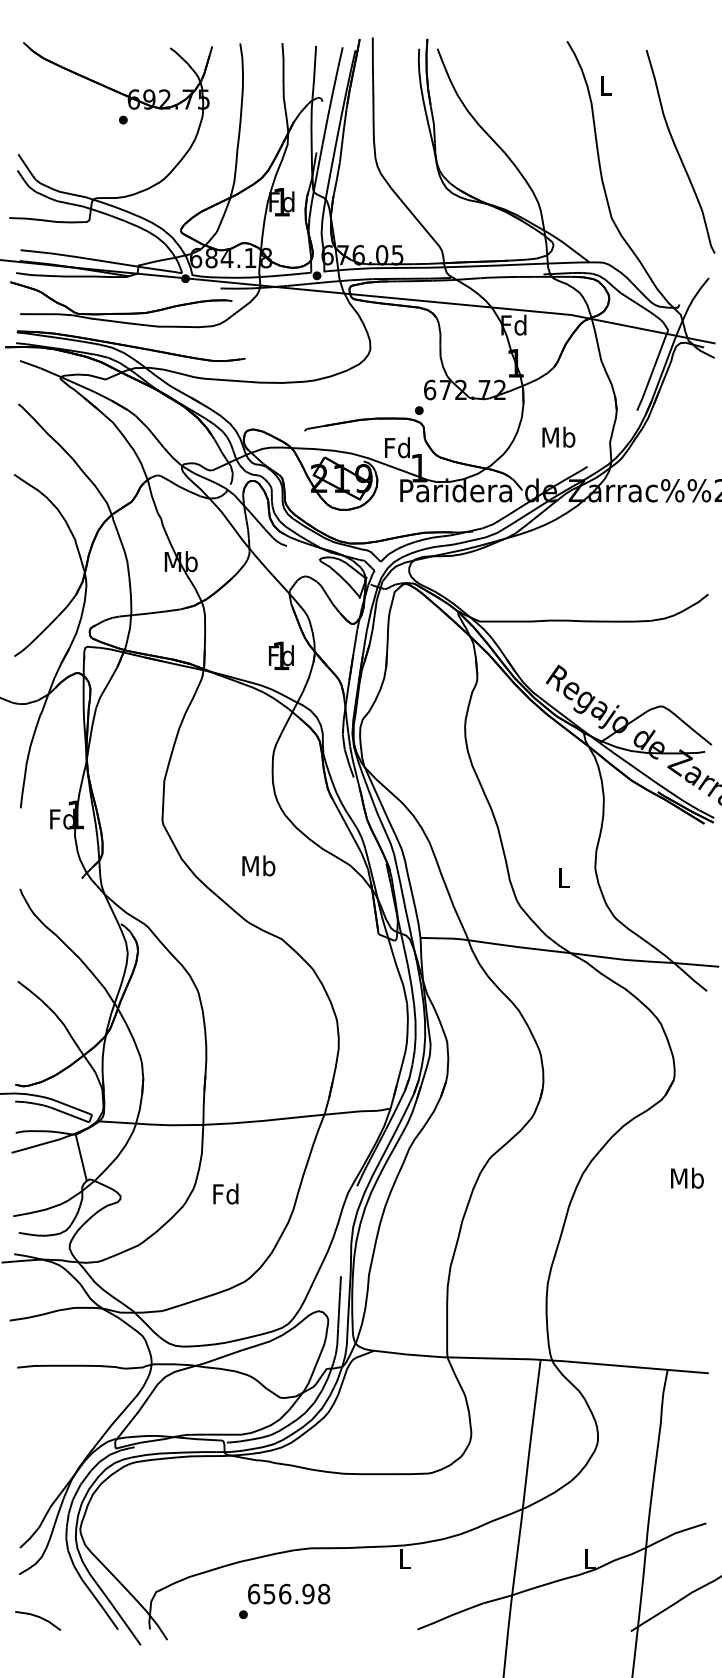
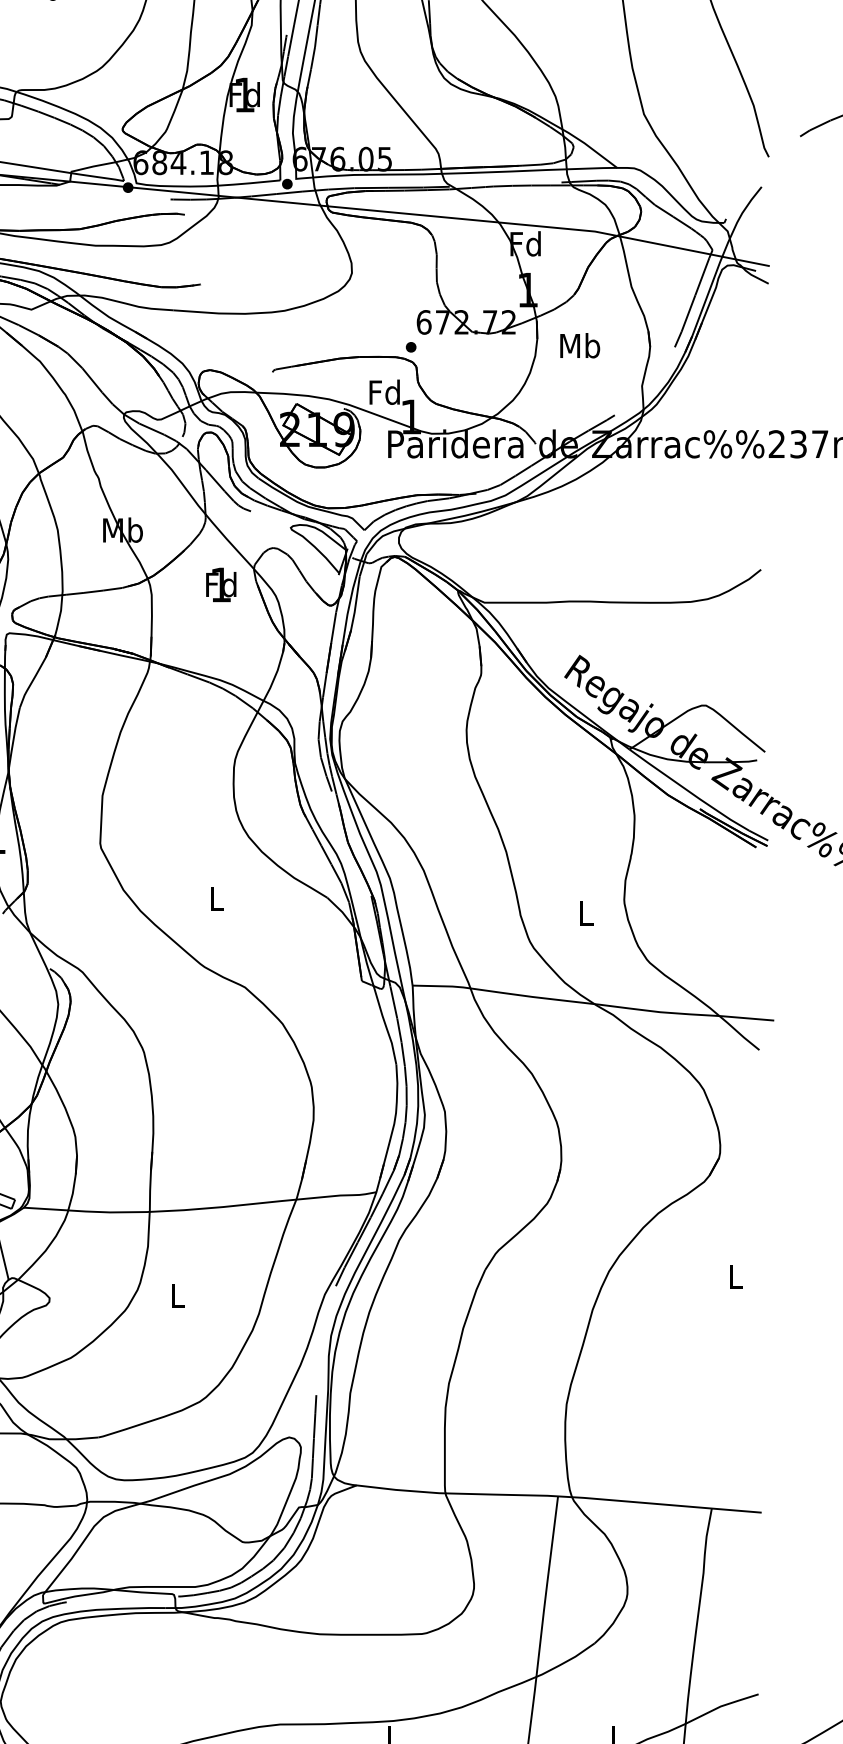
text: (558, 436) -> (579, 344), moved
text: (281, 655) -> (221, 584), moved
text: (258, 865) -> (216, 897), Mb -> L
text: (687, 1177) -> (735, 1275), Mb -> L
text: (225, 1193) -> (176, 1295), Fd -> L

